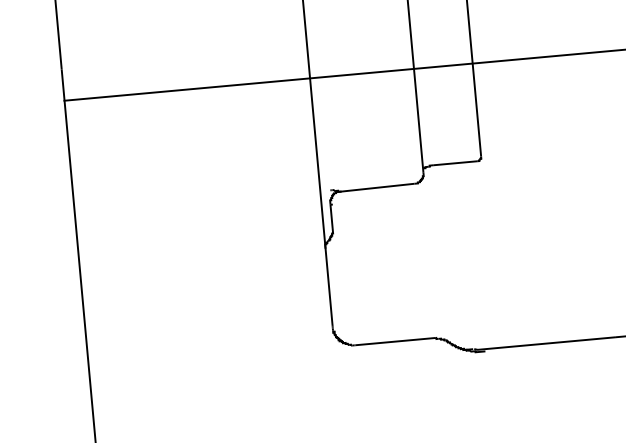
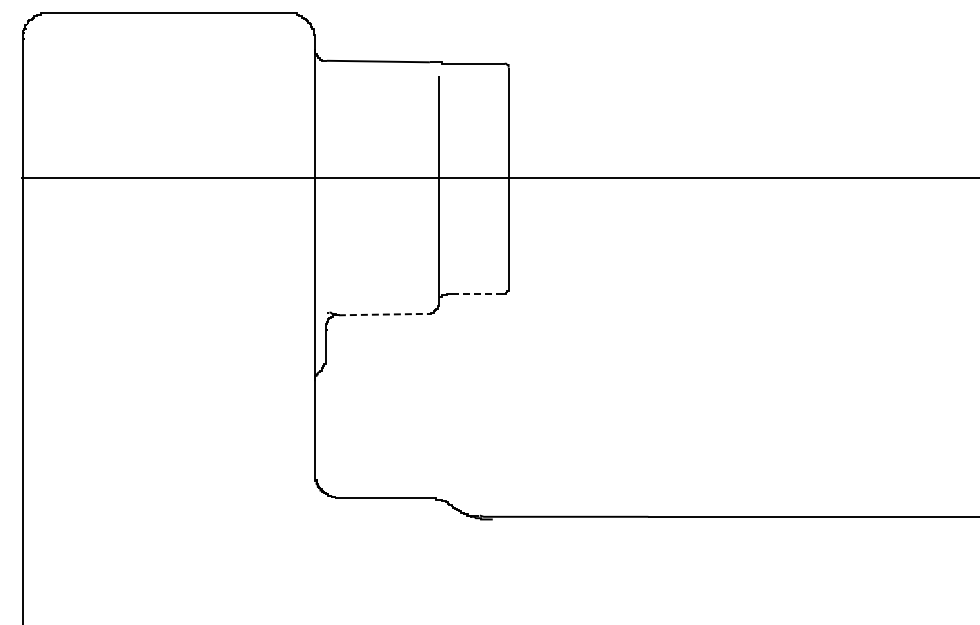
line: (455, 163) -> (477, 294), solid -> dashed
line: (378, 187) -> (383, 314), solid -> dashed

